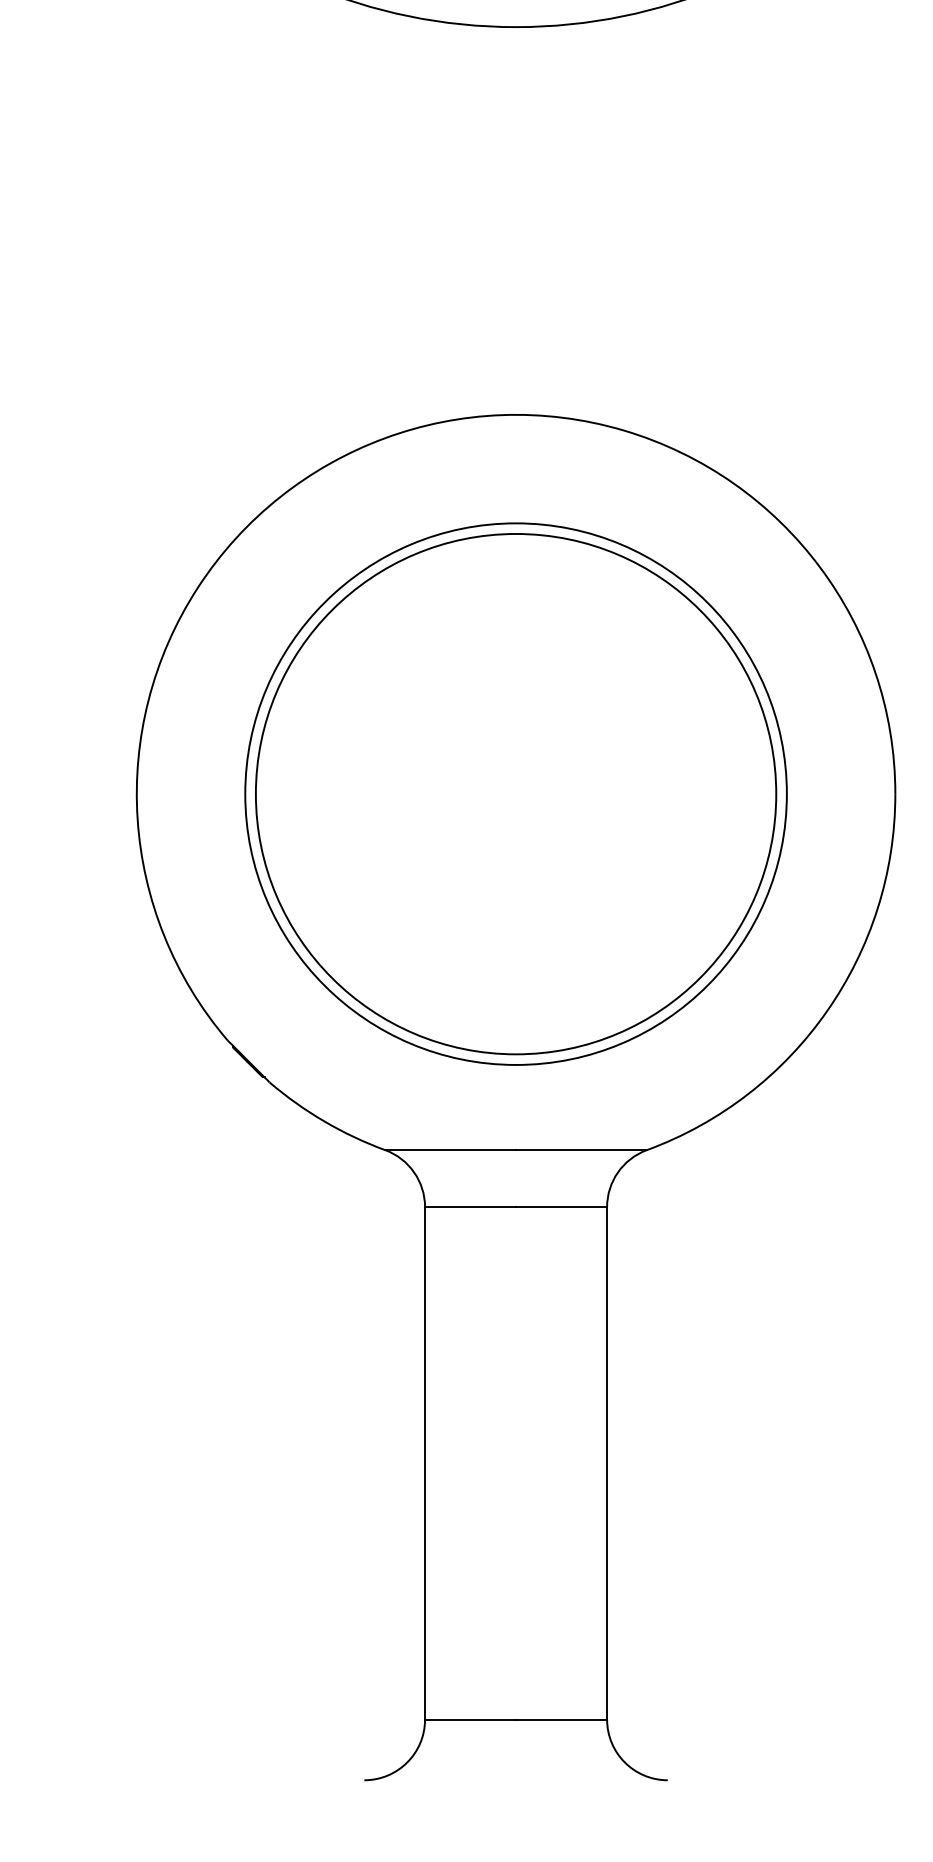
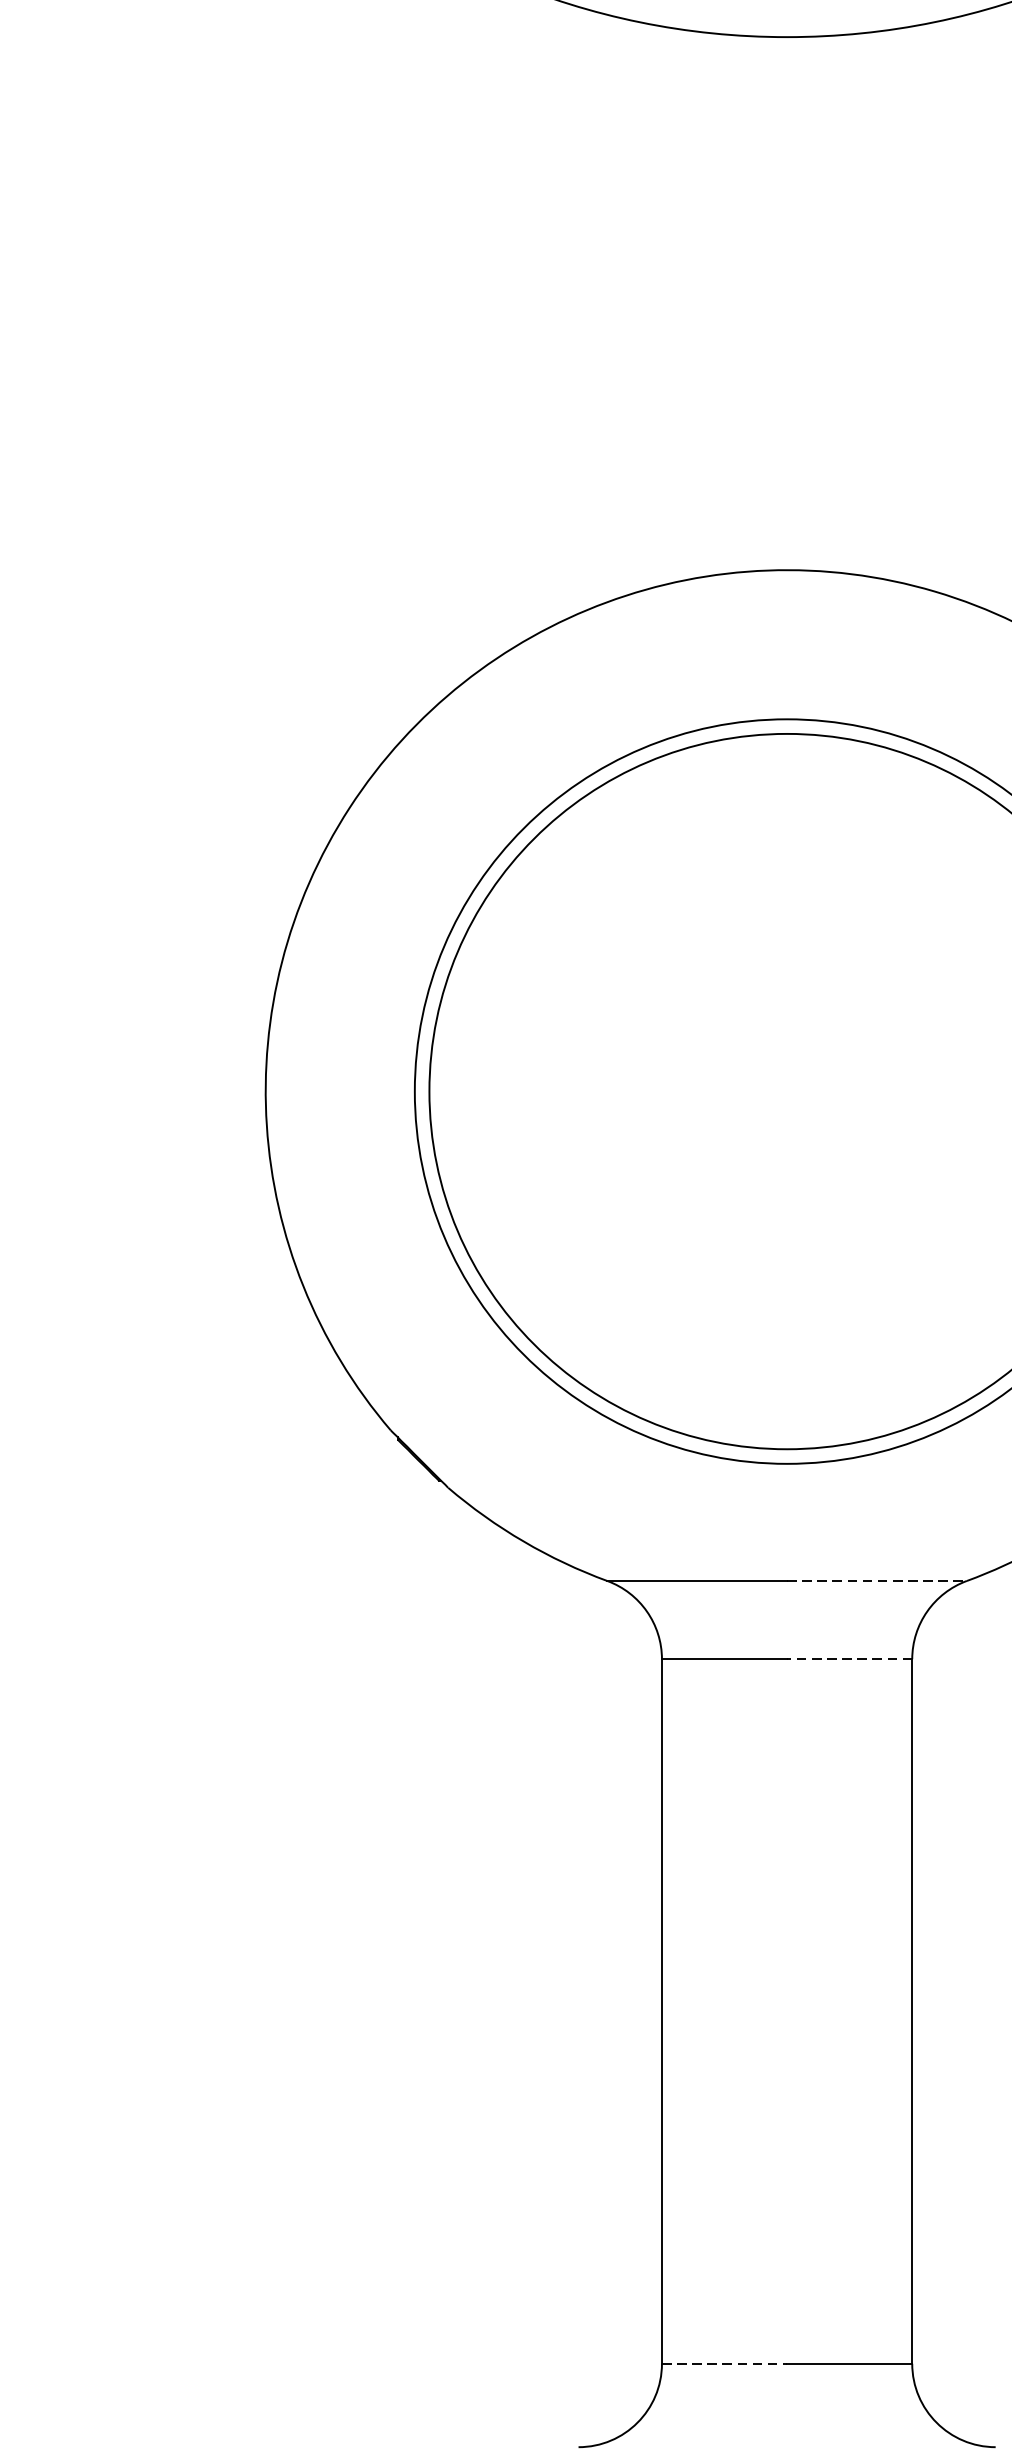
line: (581, 1150) -> (877, 1581), solid -> dashed
line: (561, 1207) -> (849, 1659), solid -> dashed
line: (470, 1719) -> (724, 2363), solid -> dashed

